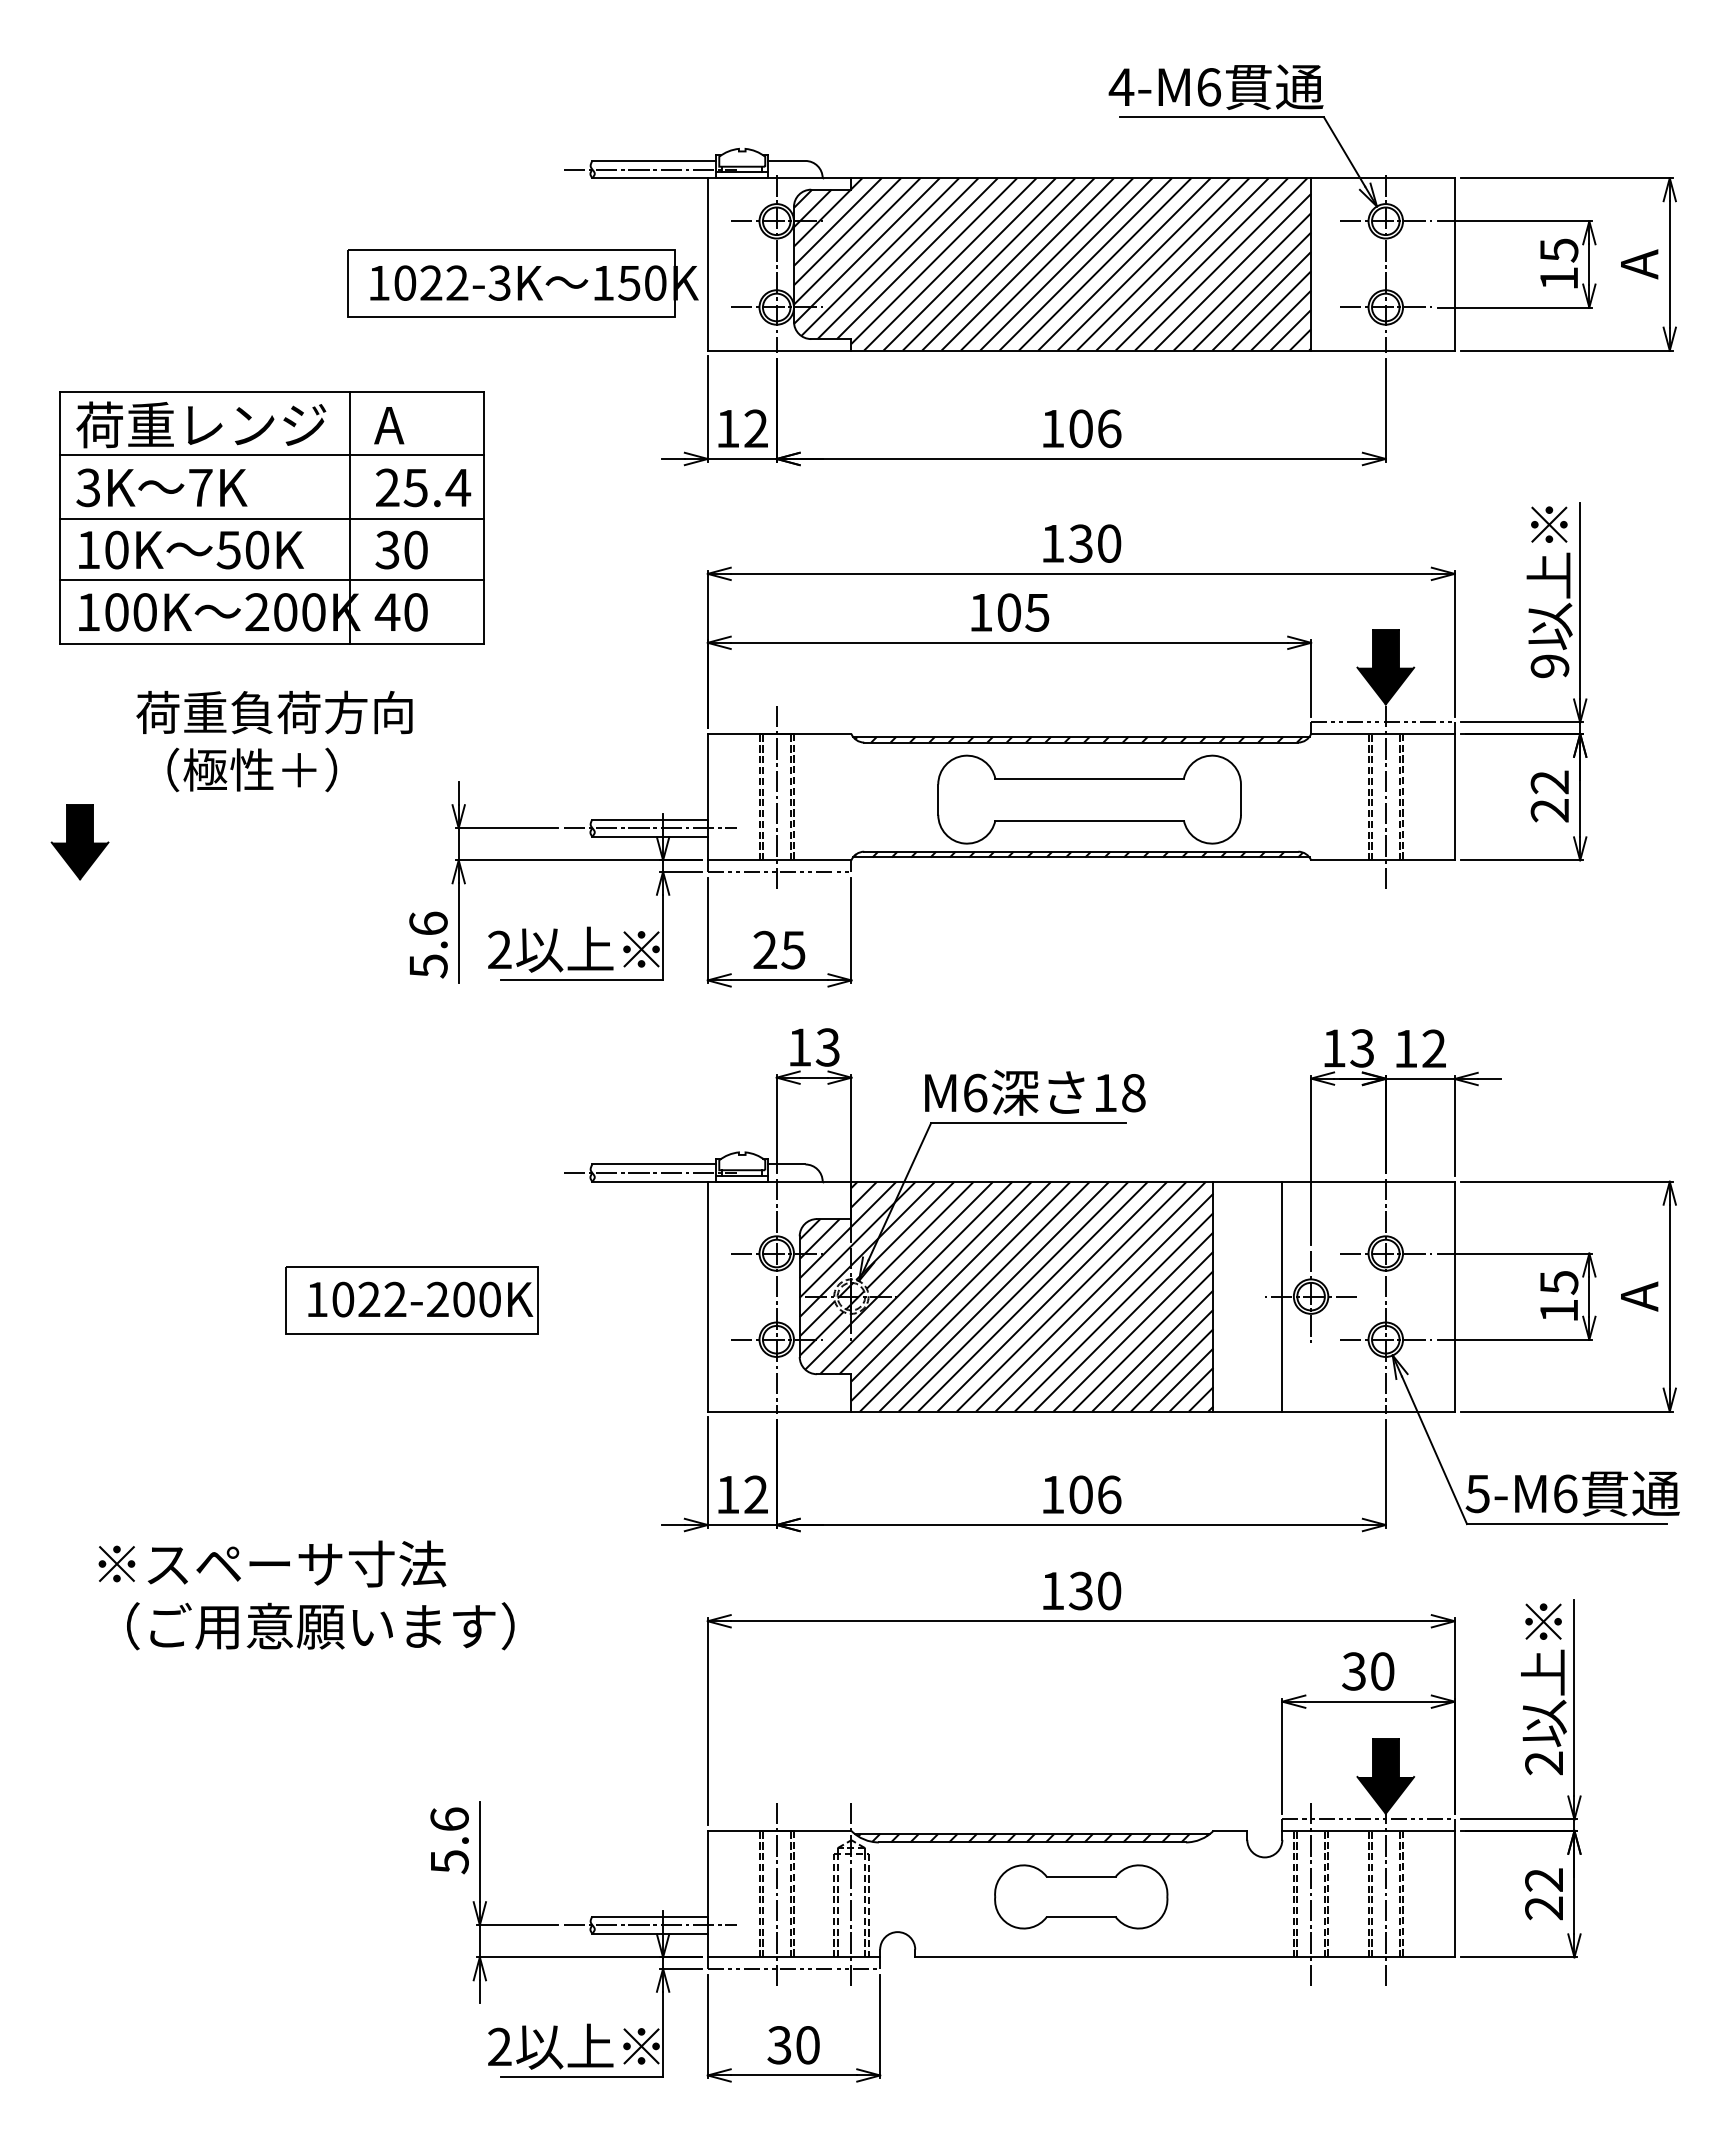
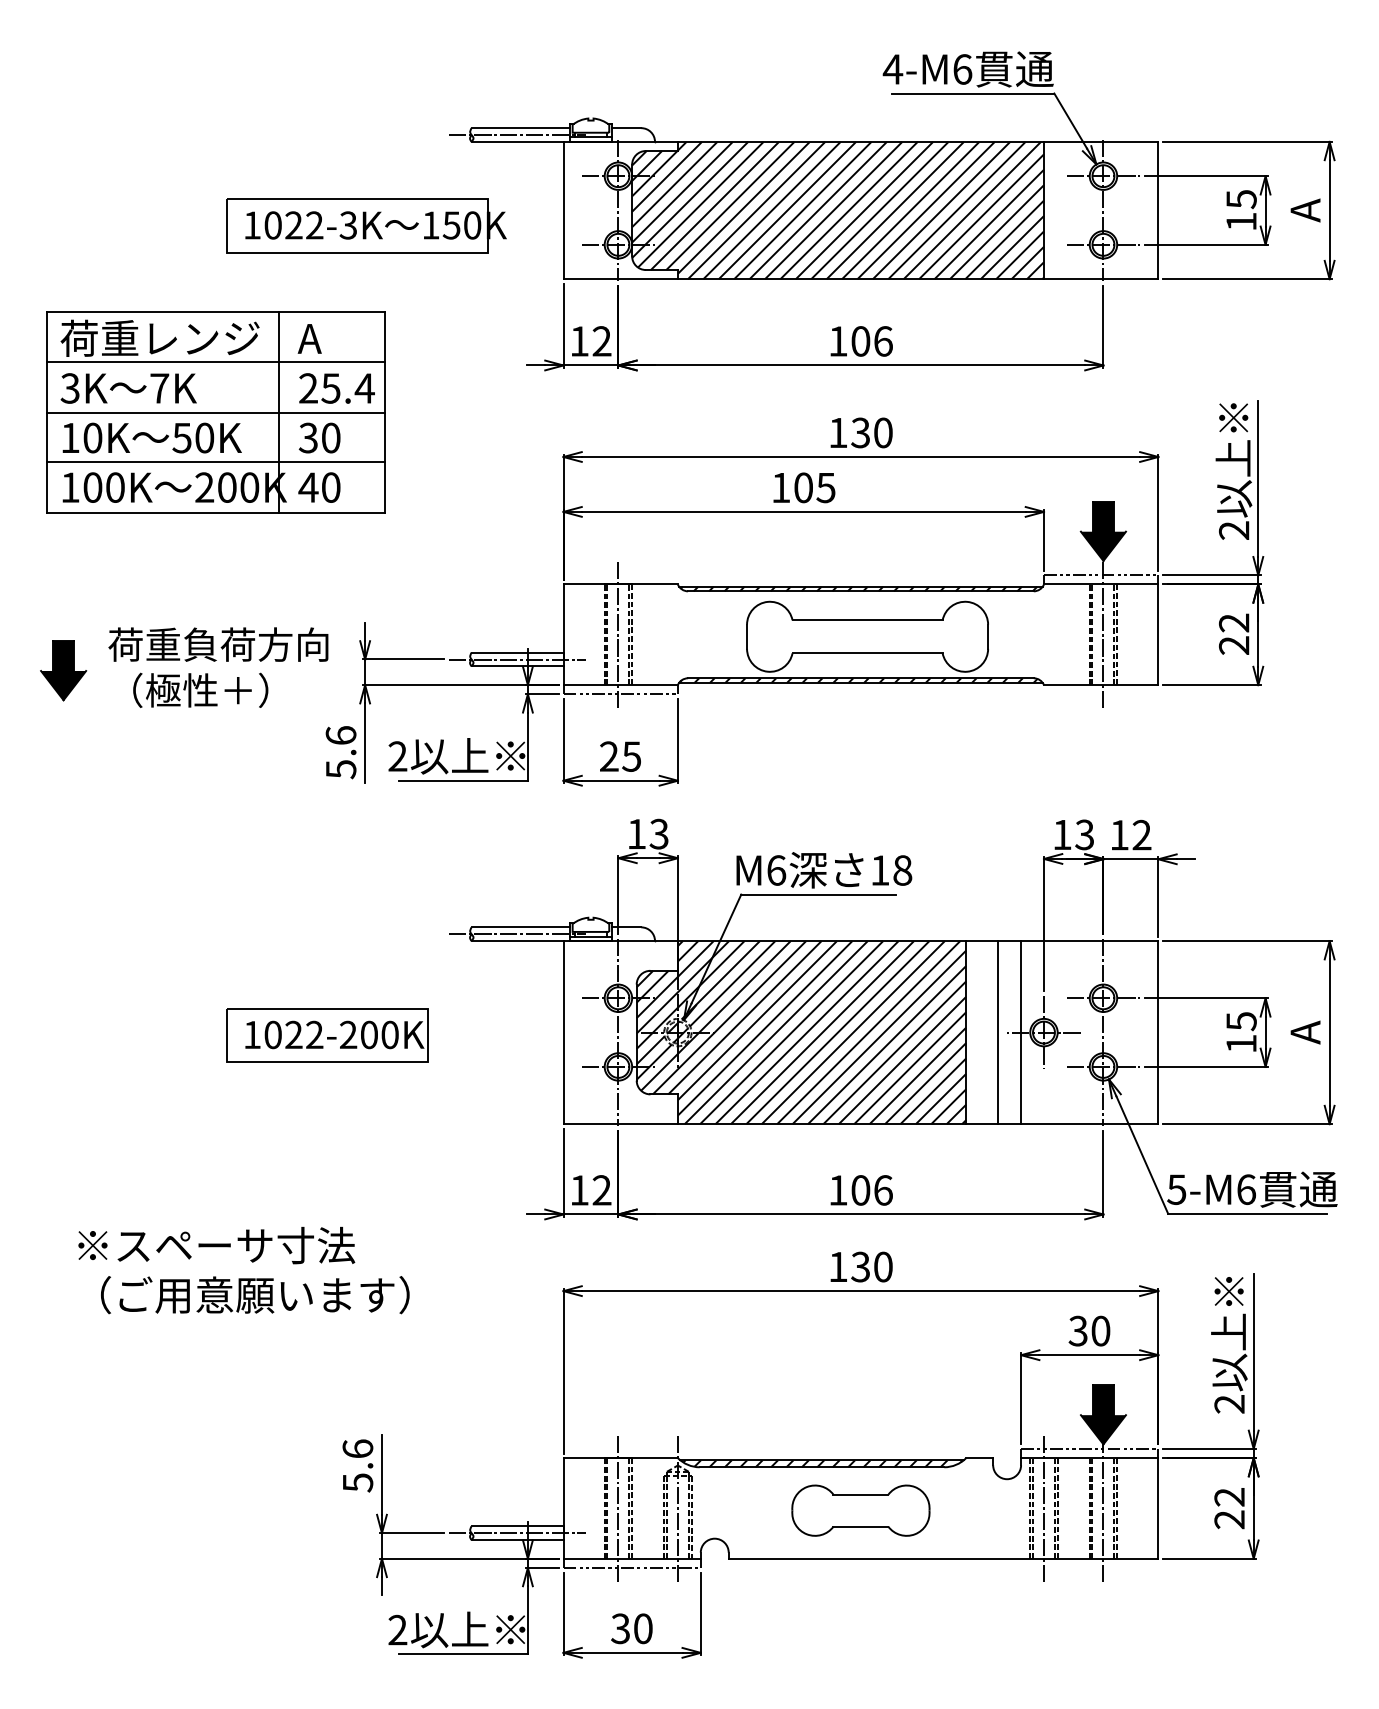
part: (522, 283) -> (366, 225), moved
text: (1550, 666) -> (1234, 530), 9 -> 2
text: (274, 741) -> (218, 667), moved
line: (1253, 1296) -> (998, 1032), added

